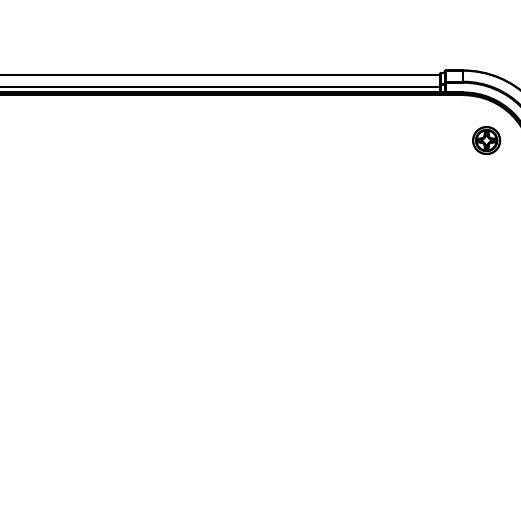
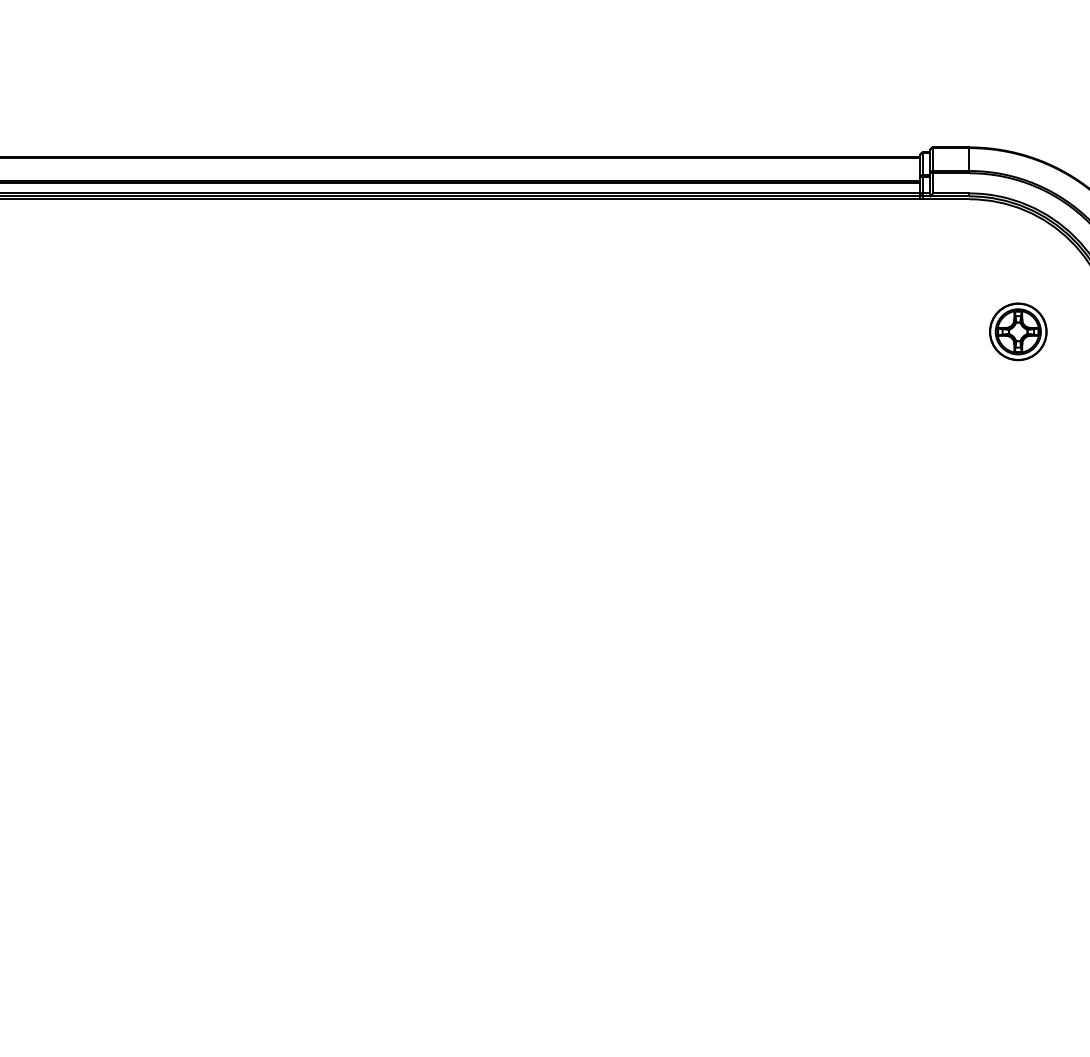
part: (486, 140) -> (1018, 331), moved

